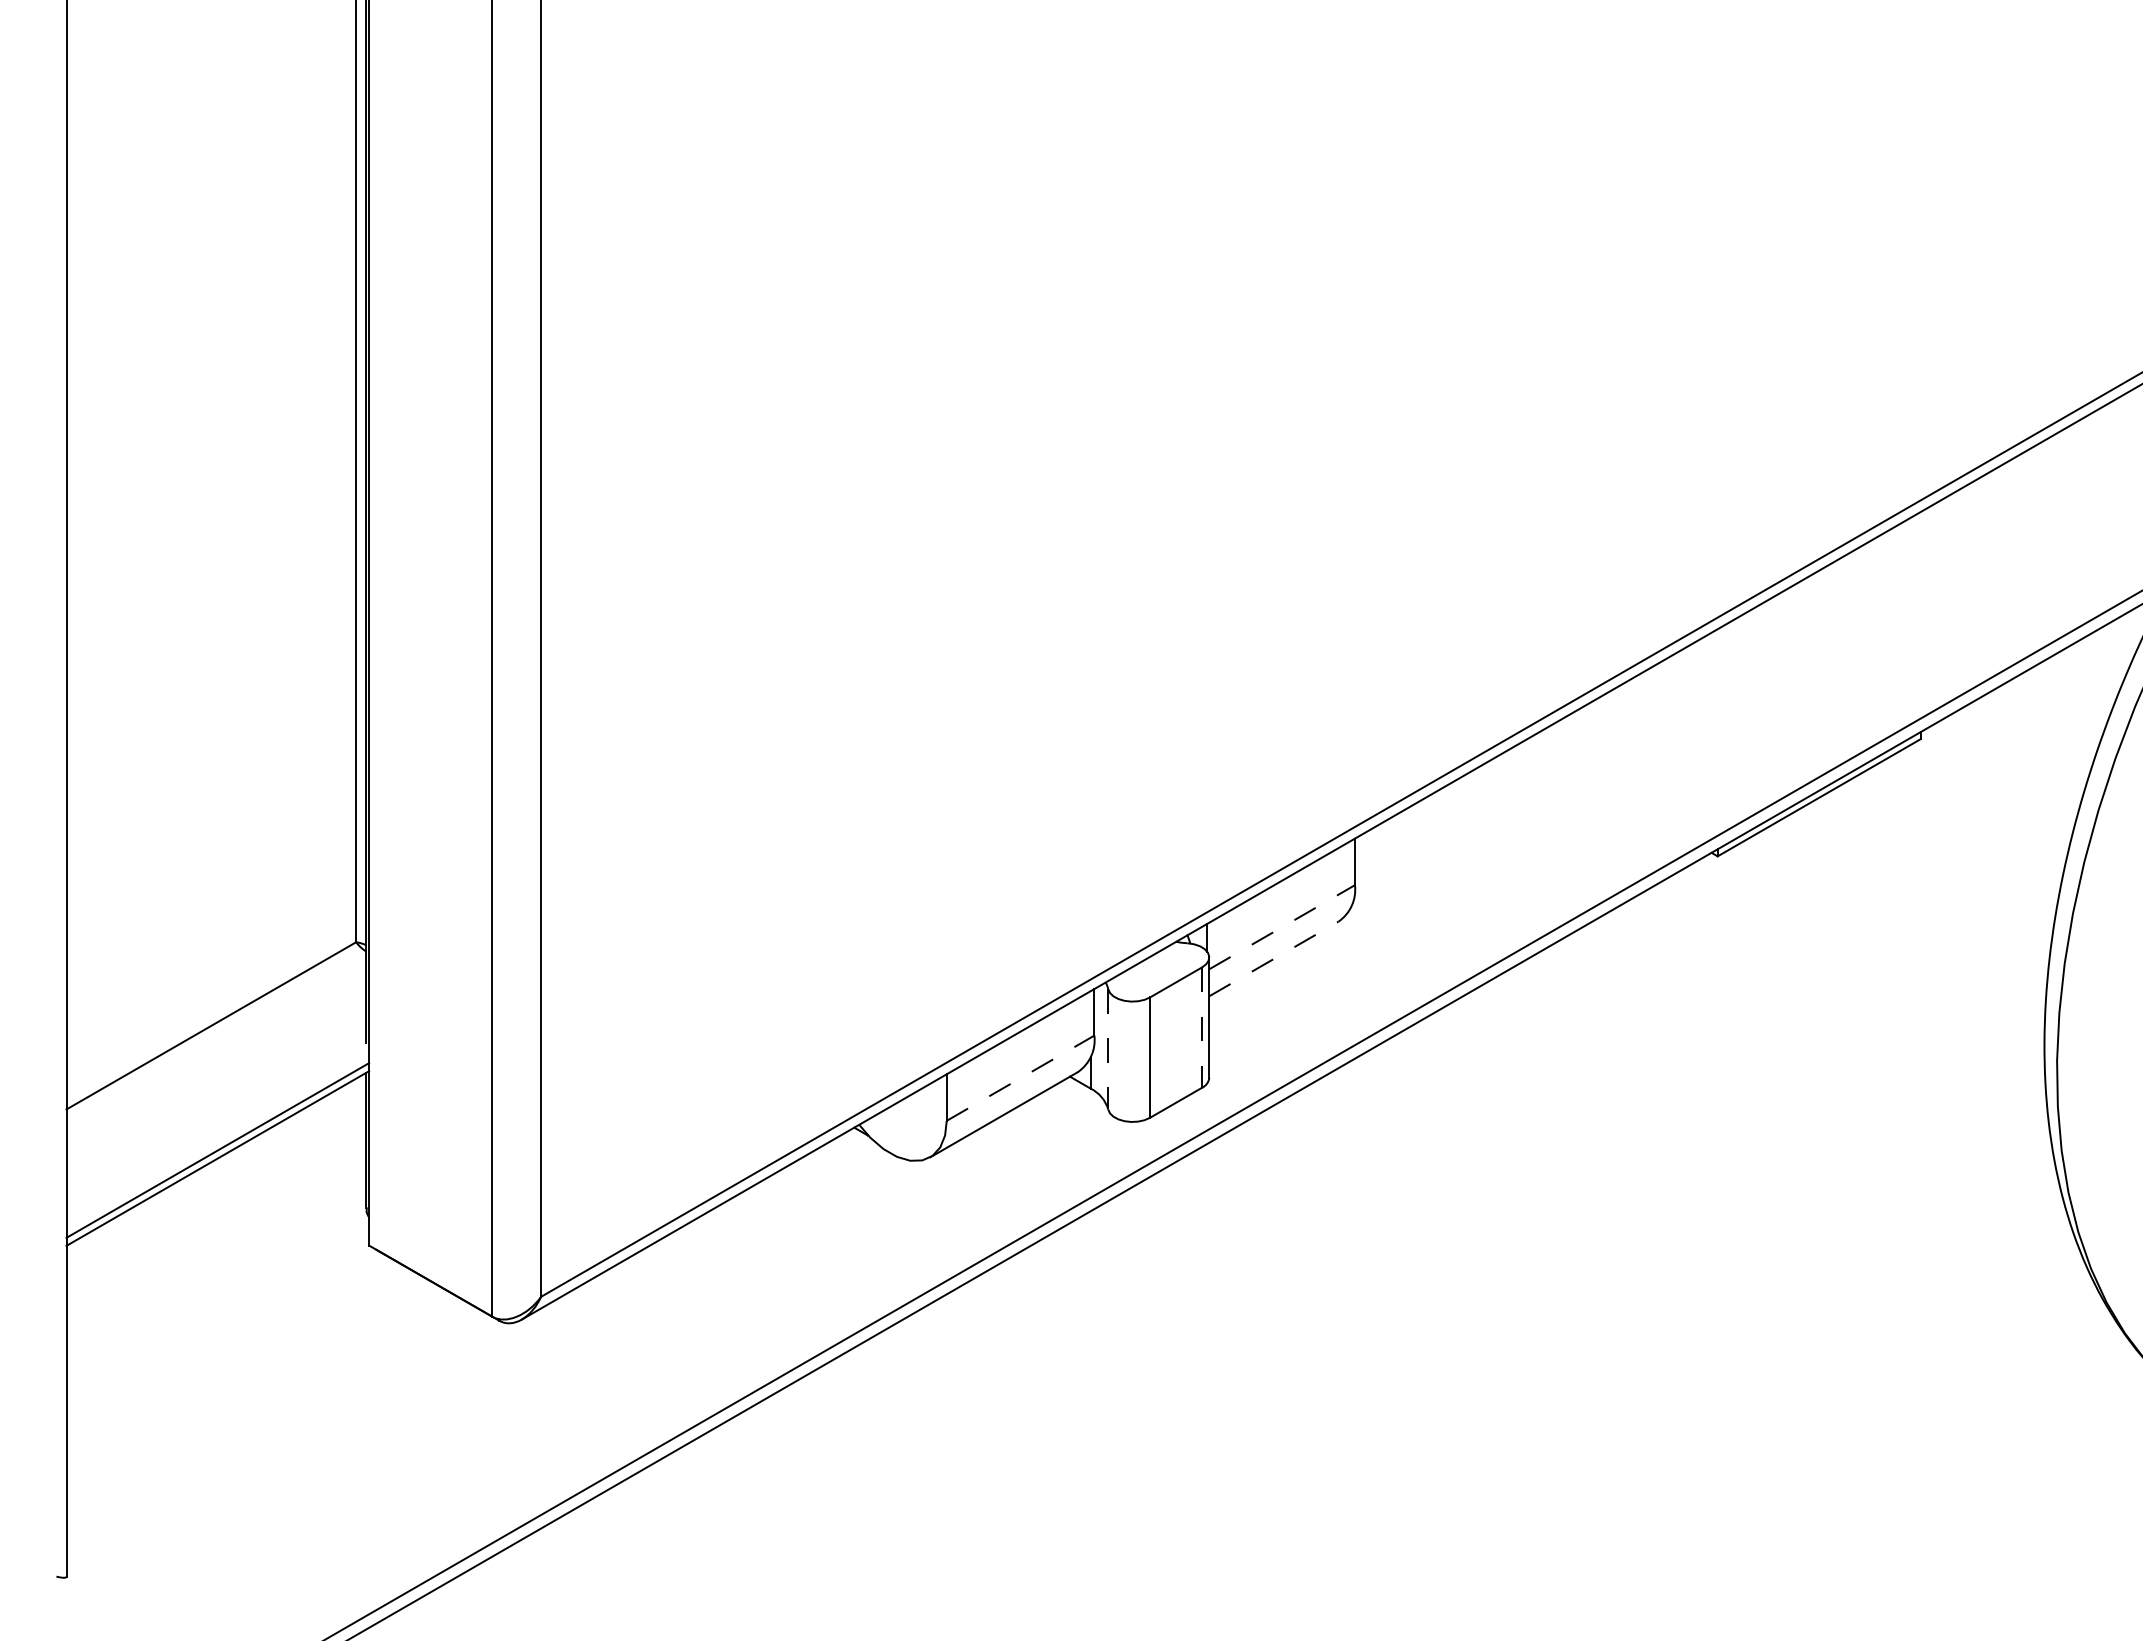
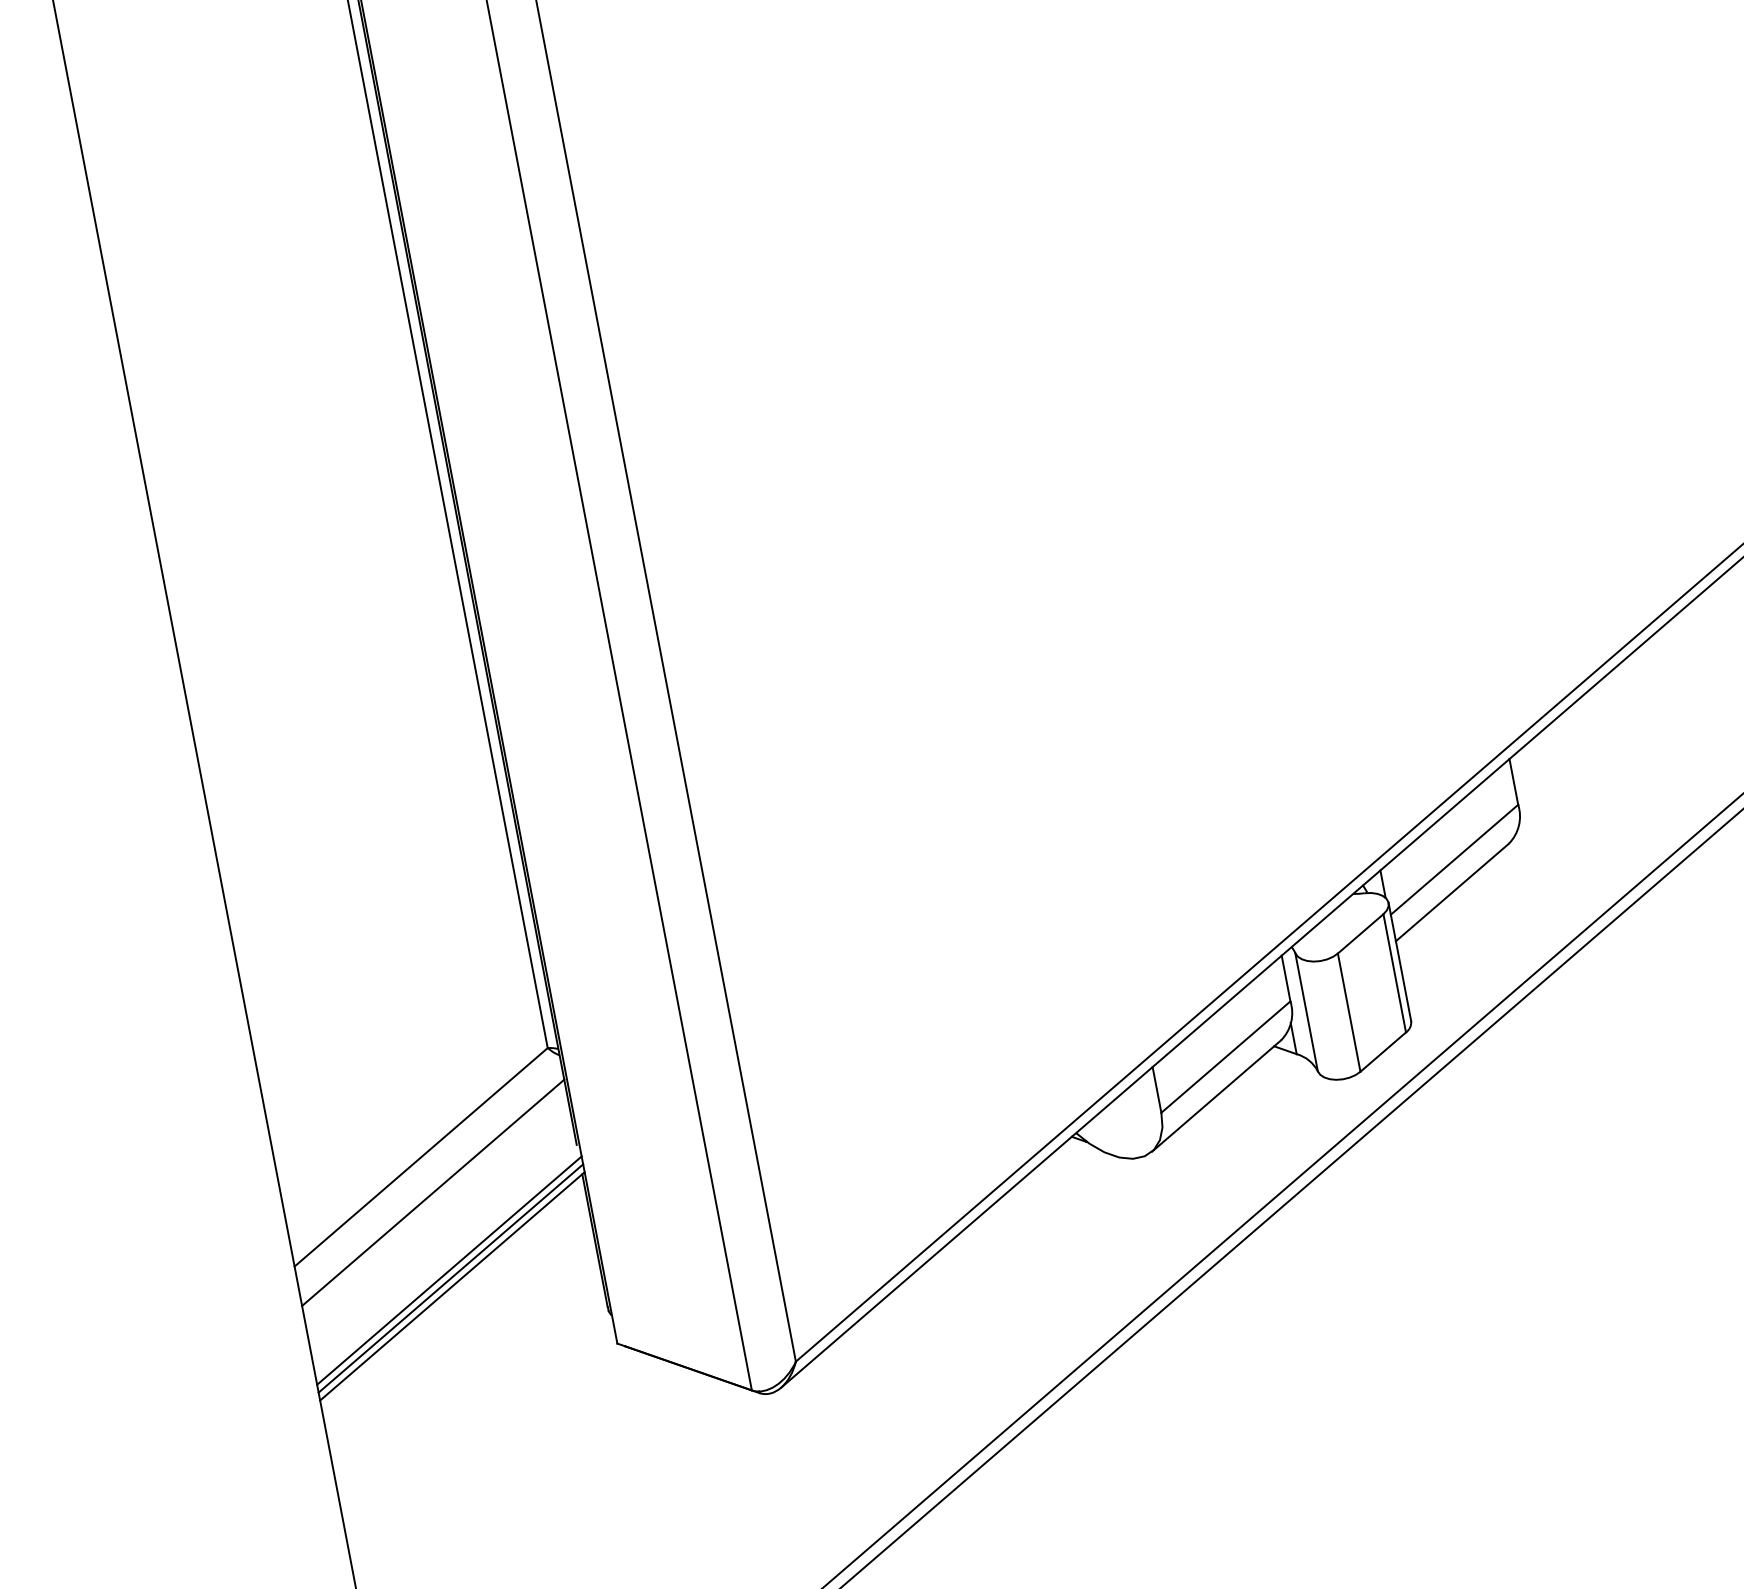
line: (1282, 926) -> (1454, 858), dashed -> solid
line: (1273, 959) -> (1452, 893), dashed -> solid
line: (1202, 1028) -> (1395, 974), dashed -> solid
line: (1108, 1049) -> (1306, 1012), dashed -> solid
line: (216, 1062) -> (433, 1192), added
line: (1021, 1077) -> (1226, 1056), dashed -> solid
line: (217, 1142) -> (449, 1270), added

